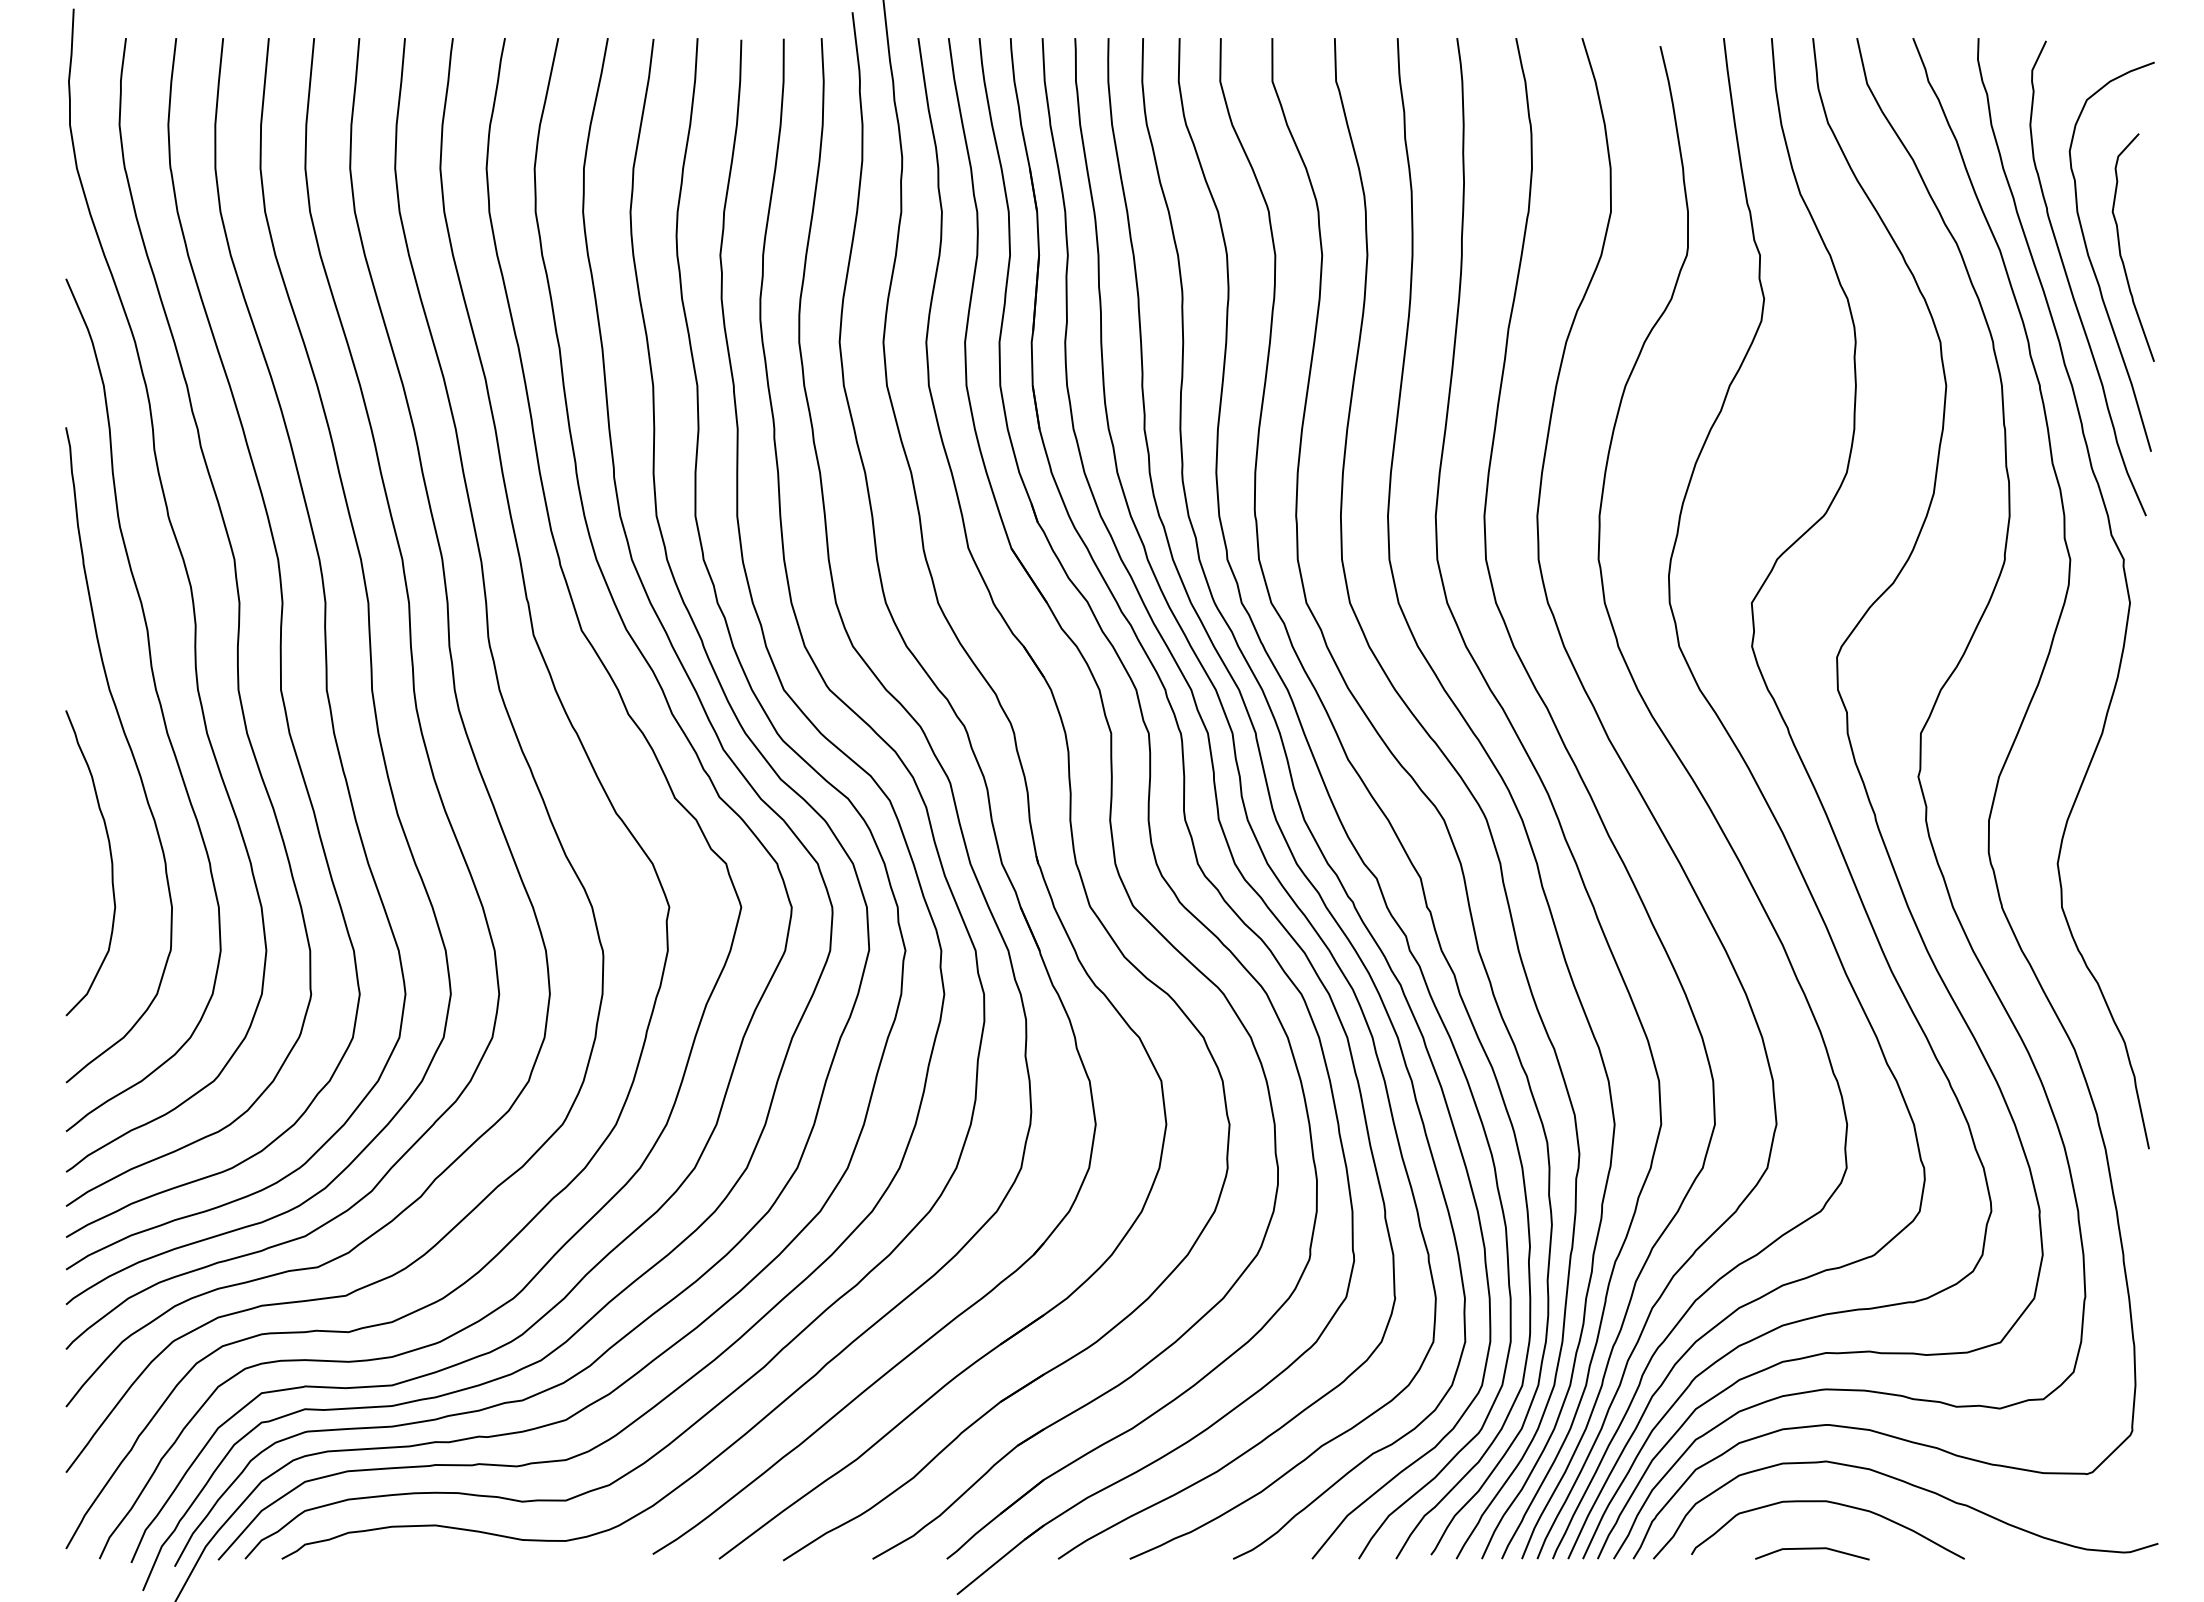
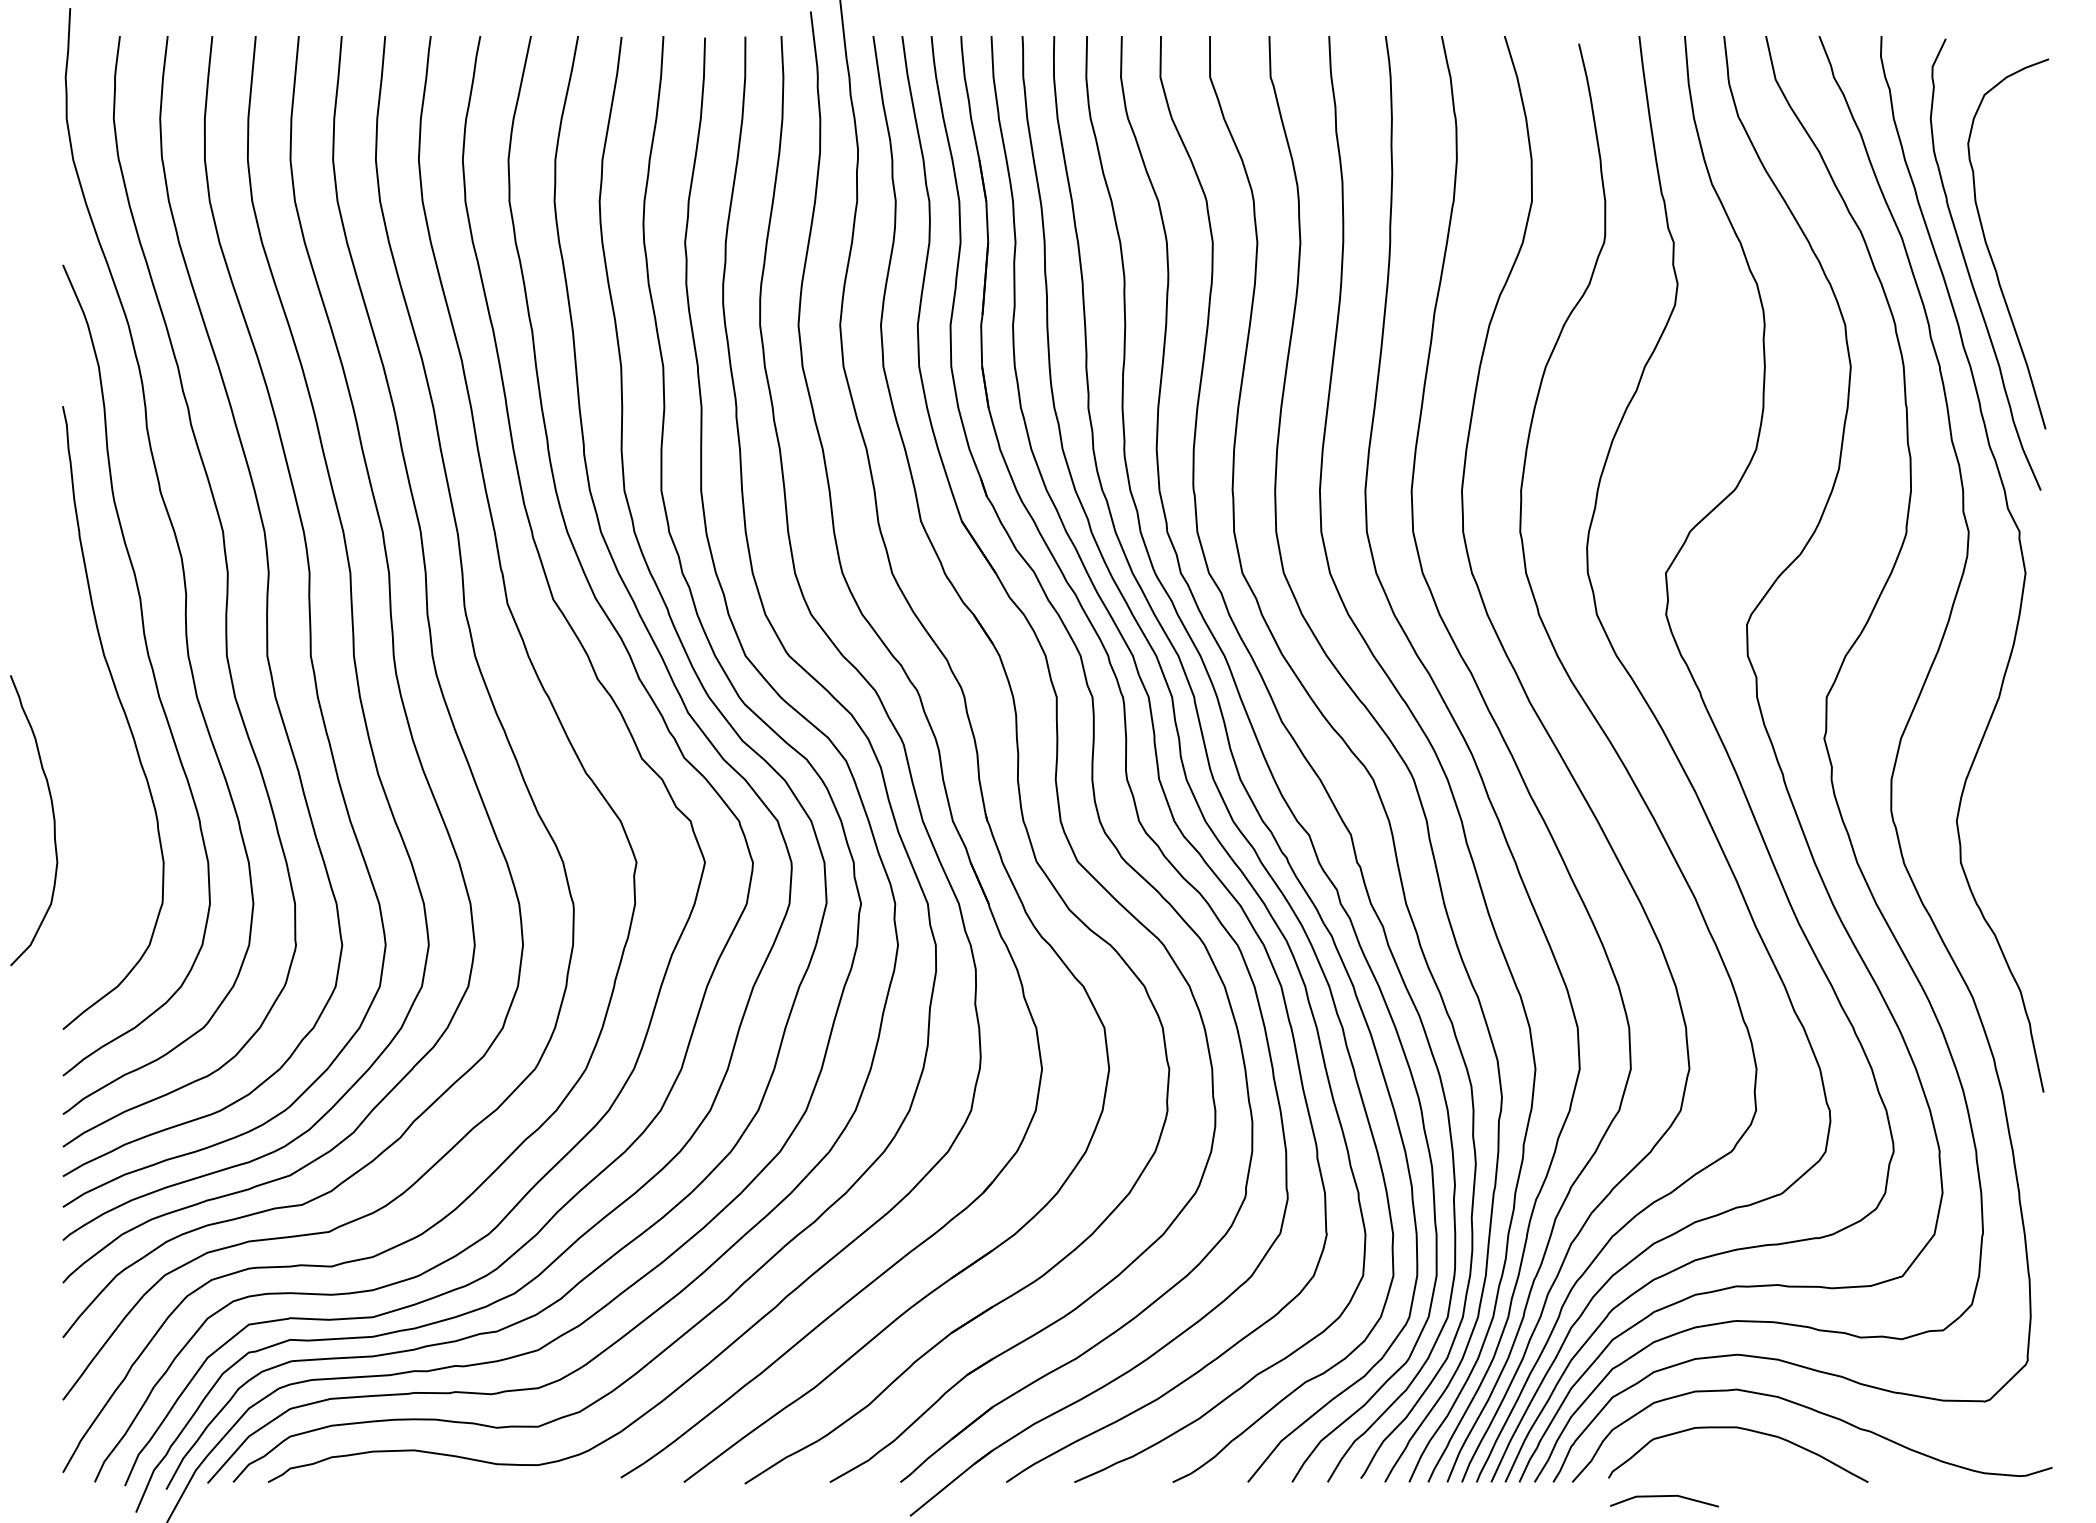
curve: (2120, 247) -> (2016, 235), removed
curve: (110, 859) -> (52, 817), moved
line: (1812, 1549) -> (1664, 1497), moved

